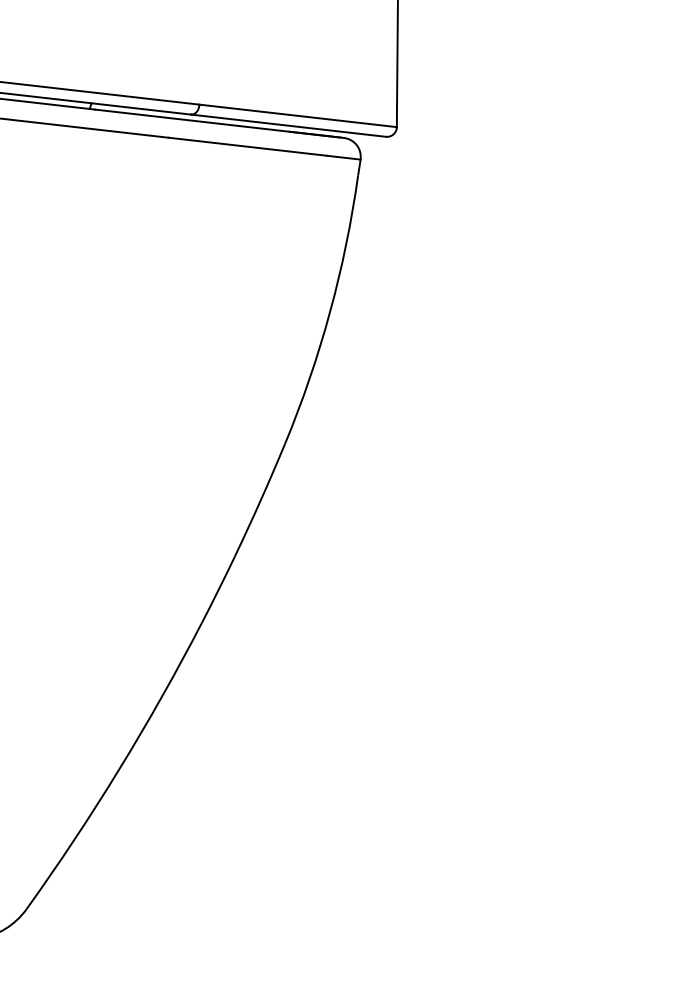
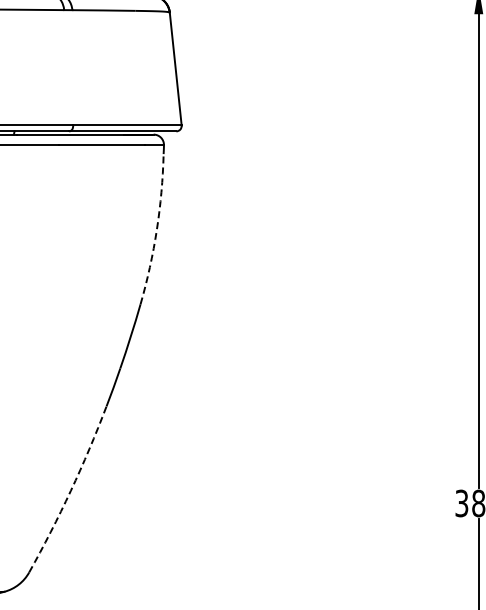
arc: (329, 311) -> (156, 229), solid -> dashed
arc: (118, 768) -> (70, 490), solid -> dashed

